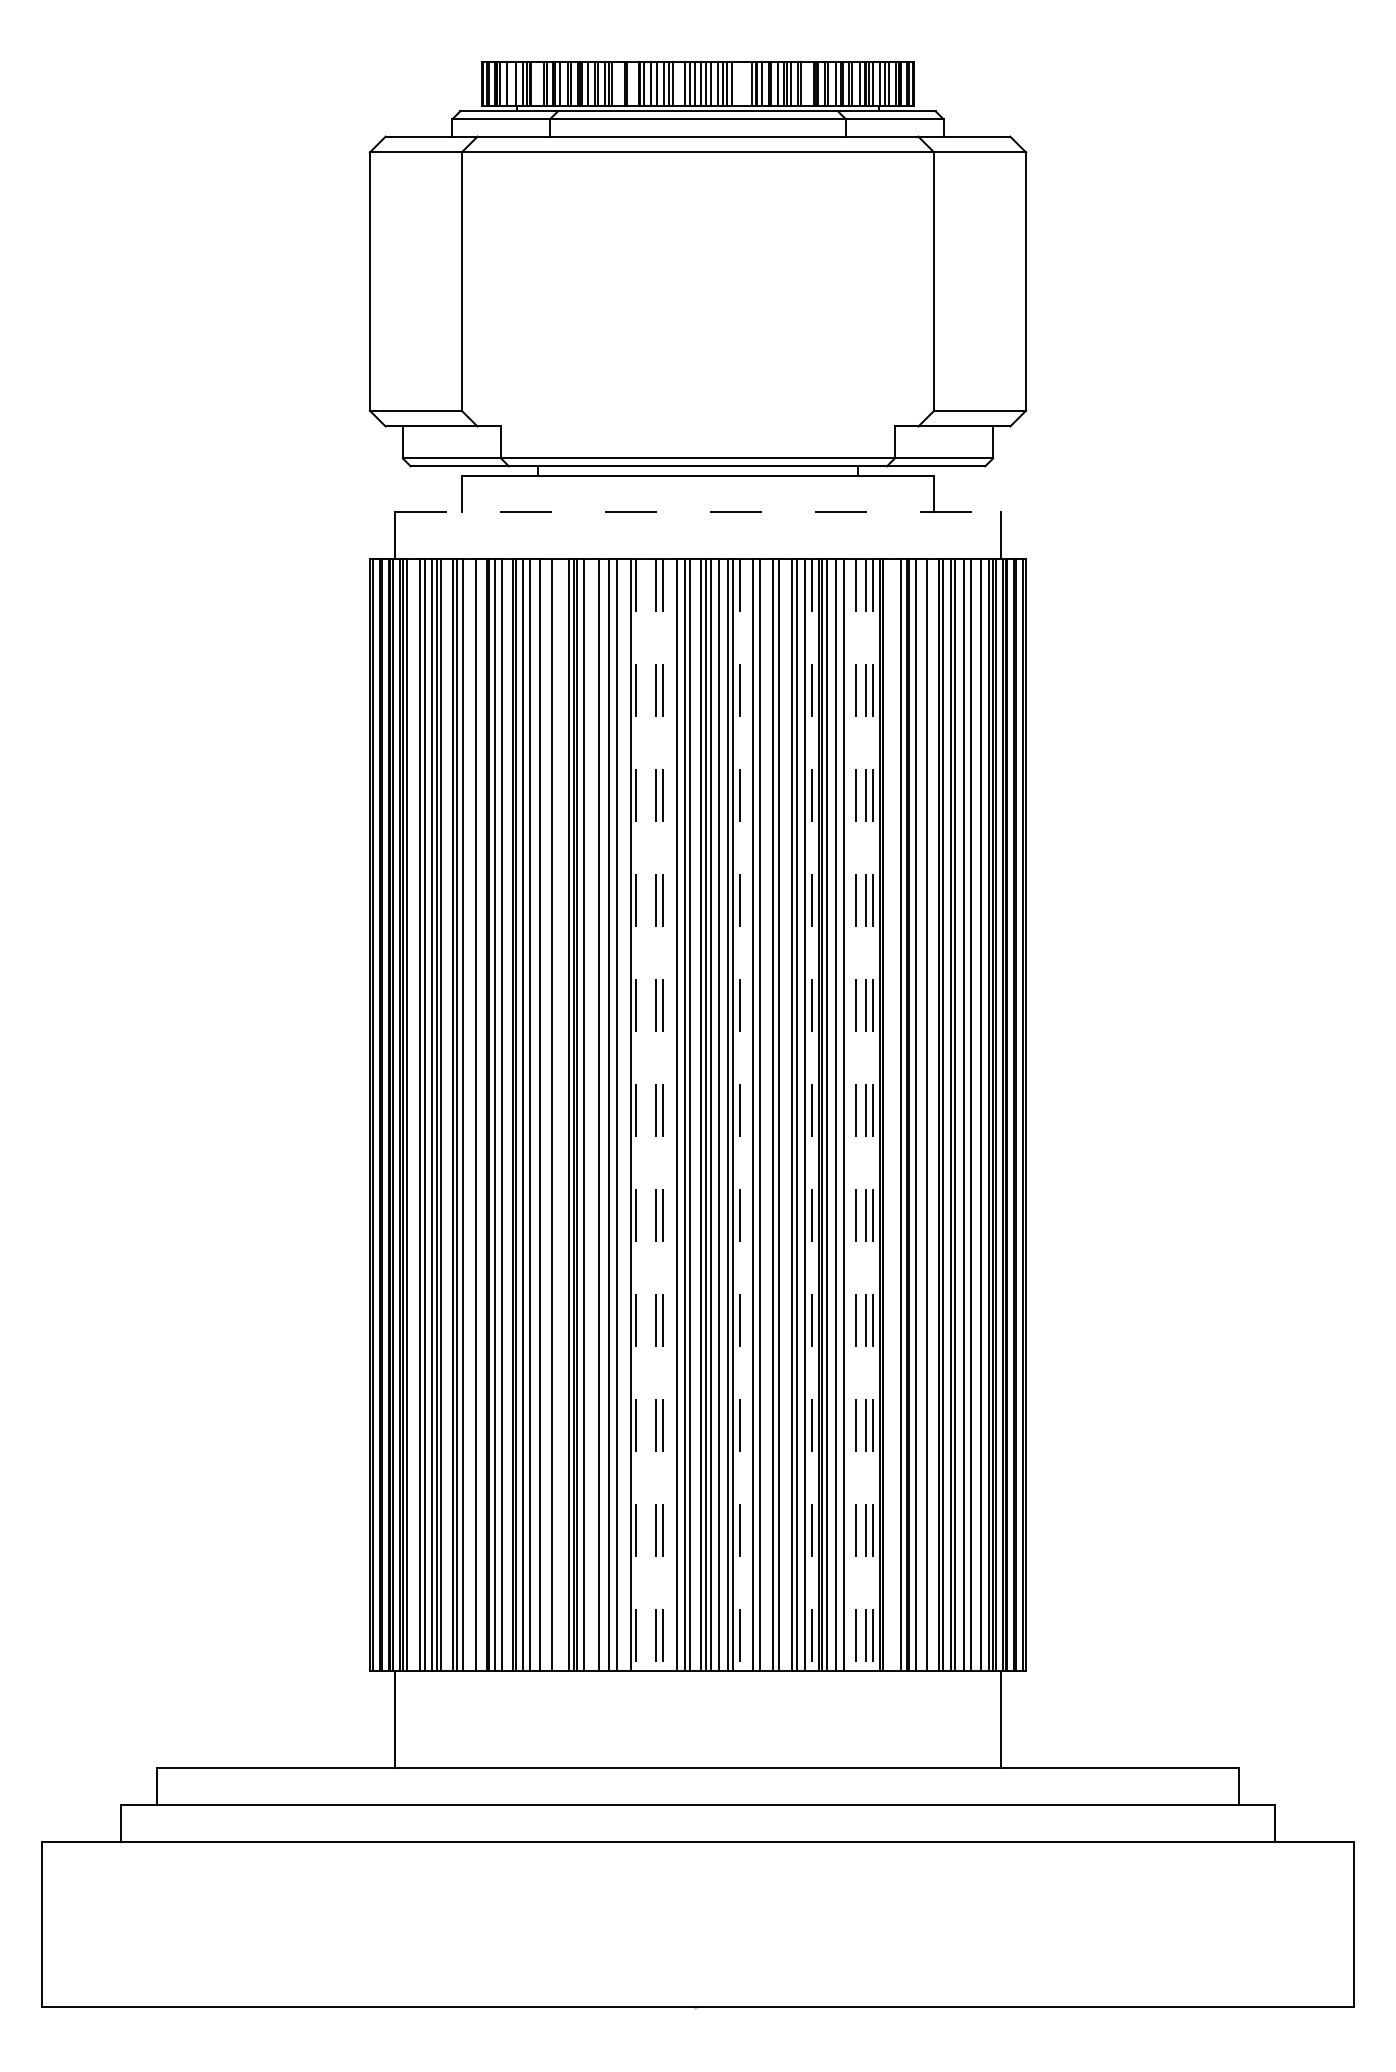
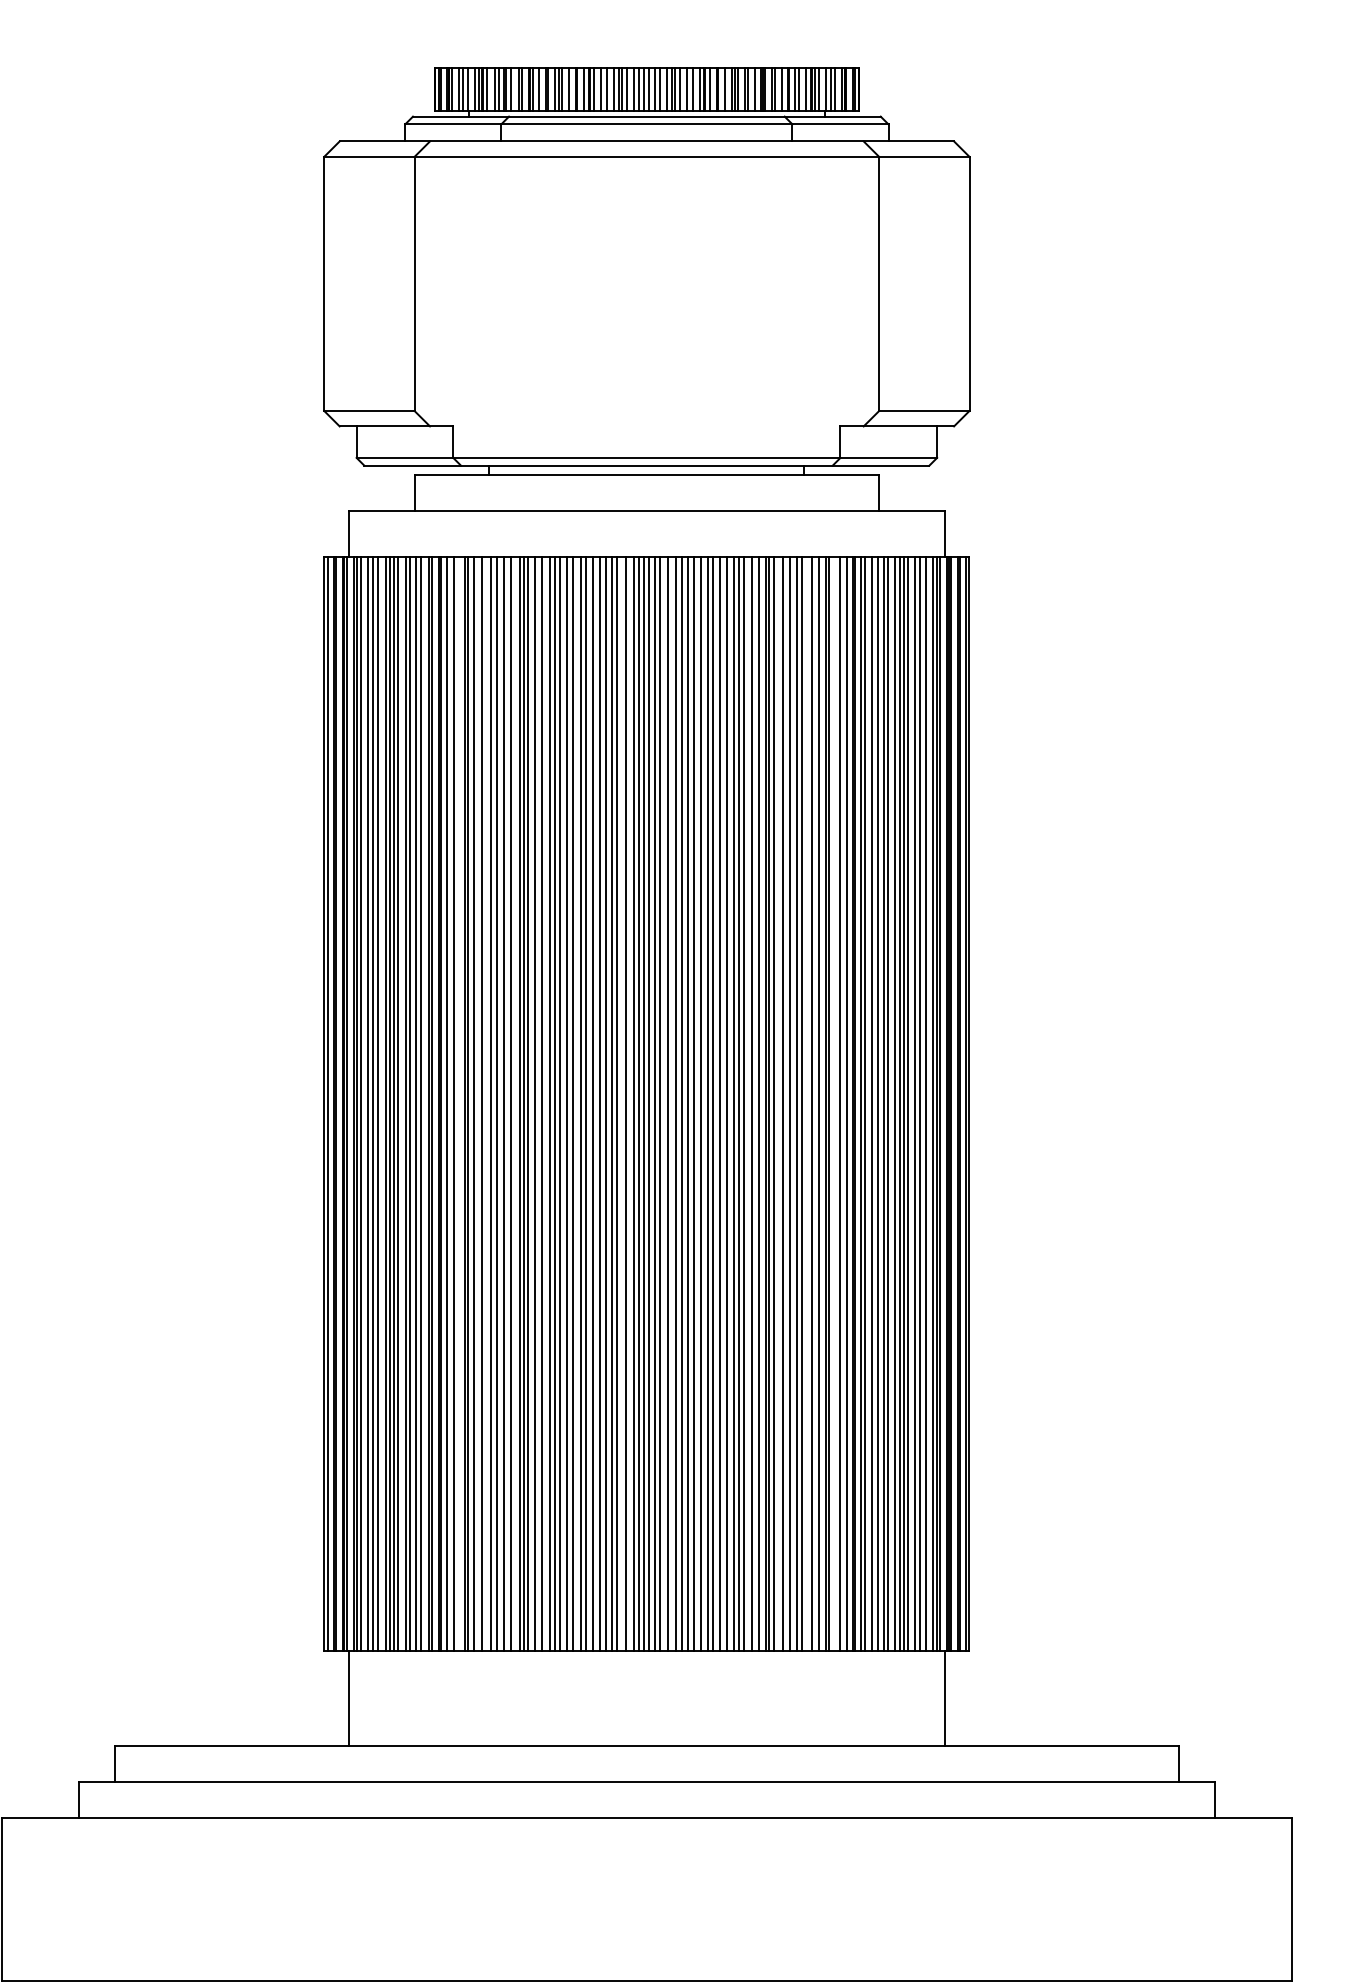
line: (511, 84) -> (463, 90), added
line: (535, 84) -> (487, 90), added
line: (618, 84) -> (568, 90), added
line: (633, 84) -> (583, 90), added
line: (677, 84) -> (626, 90), added
line: (738, 84) -> (686, 90), added
line: (745, 84) -> (693, 90), added
line: (807, 84) -> (754, 90), added
line: (698, 512) -> (647, 511), dashed -> solid
line: (414, 1115) -> (368, 1104), added
line: (445, 1115) -> (398, 1104), added
line: (468, 1115) -> (421, 1104), added
line: (479, 1115) -> (431, 1104), added
line: (545, 1115) -> (496, 1104), added
line: (559, 1115) -> (510, 1104), added
line: (590, 1115) -> (541, 1104), added
line: (604, 1115) -> (554, 1104), added
line: (623, 1115) -> (573, 1104), added
line: (635, 1115) -> (585, 1104), dashed -> solid
line: (642, 1115) -> (592, 1104), added
line: (650, 1115) -> (600, 1104), added
line: (656, 1115) -> (606, 1104), dashed -> solid
line: (662, 1115) -> (611, 1104), dashed -> solid
line: (668, 1115) -> (617, 1104), added
line: (695, 1115) -> (644, 1104), added
line: (739, 1115) -> (687, 1104), dashed -> solid
line: (745, 1115) -> (693, 1104), added
line: (765, 1115) -> (713, 1104), added
line: (786, 1115) -> (733, 1104), added
line: (812, 1115) -> (759, 1104), dashed -> solid
line: (850, 1115) -> (796, 1104), added
line: (856, 1115) -> (802, 1104), dashed -> solid
line: (866, 1115) -> (812, 1104), dashed -> solid
line: (873, 1115) -> (819, 1104), dashed -> solid
line: (893, 1115) -> (839, 1104), added
line: (919, 1115) -> (864, 1104), added
line: (932, 1115) -> (877, 1104), added
line: (959, 1115) -> (904, 1104), added
line: (976, 1115) -> (920, 1104), added

